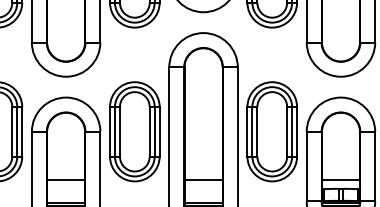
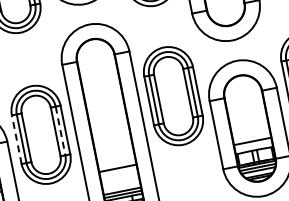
line: (110, 131) -> (17, 139), solid -> dashed
line: (154, 131) -> (60, 130), solid -> dashed
part: (271, 131) -> (172, 96), moved

